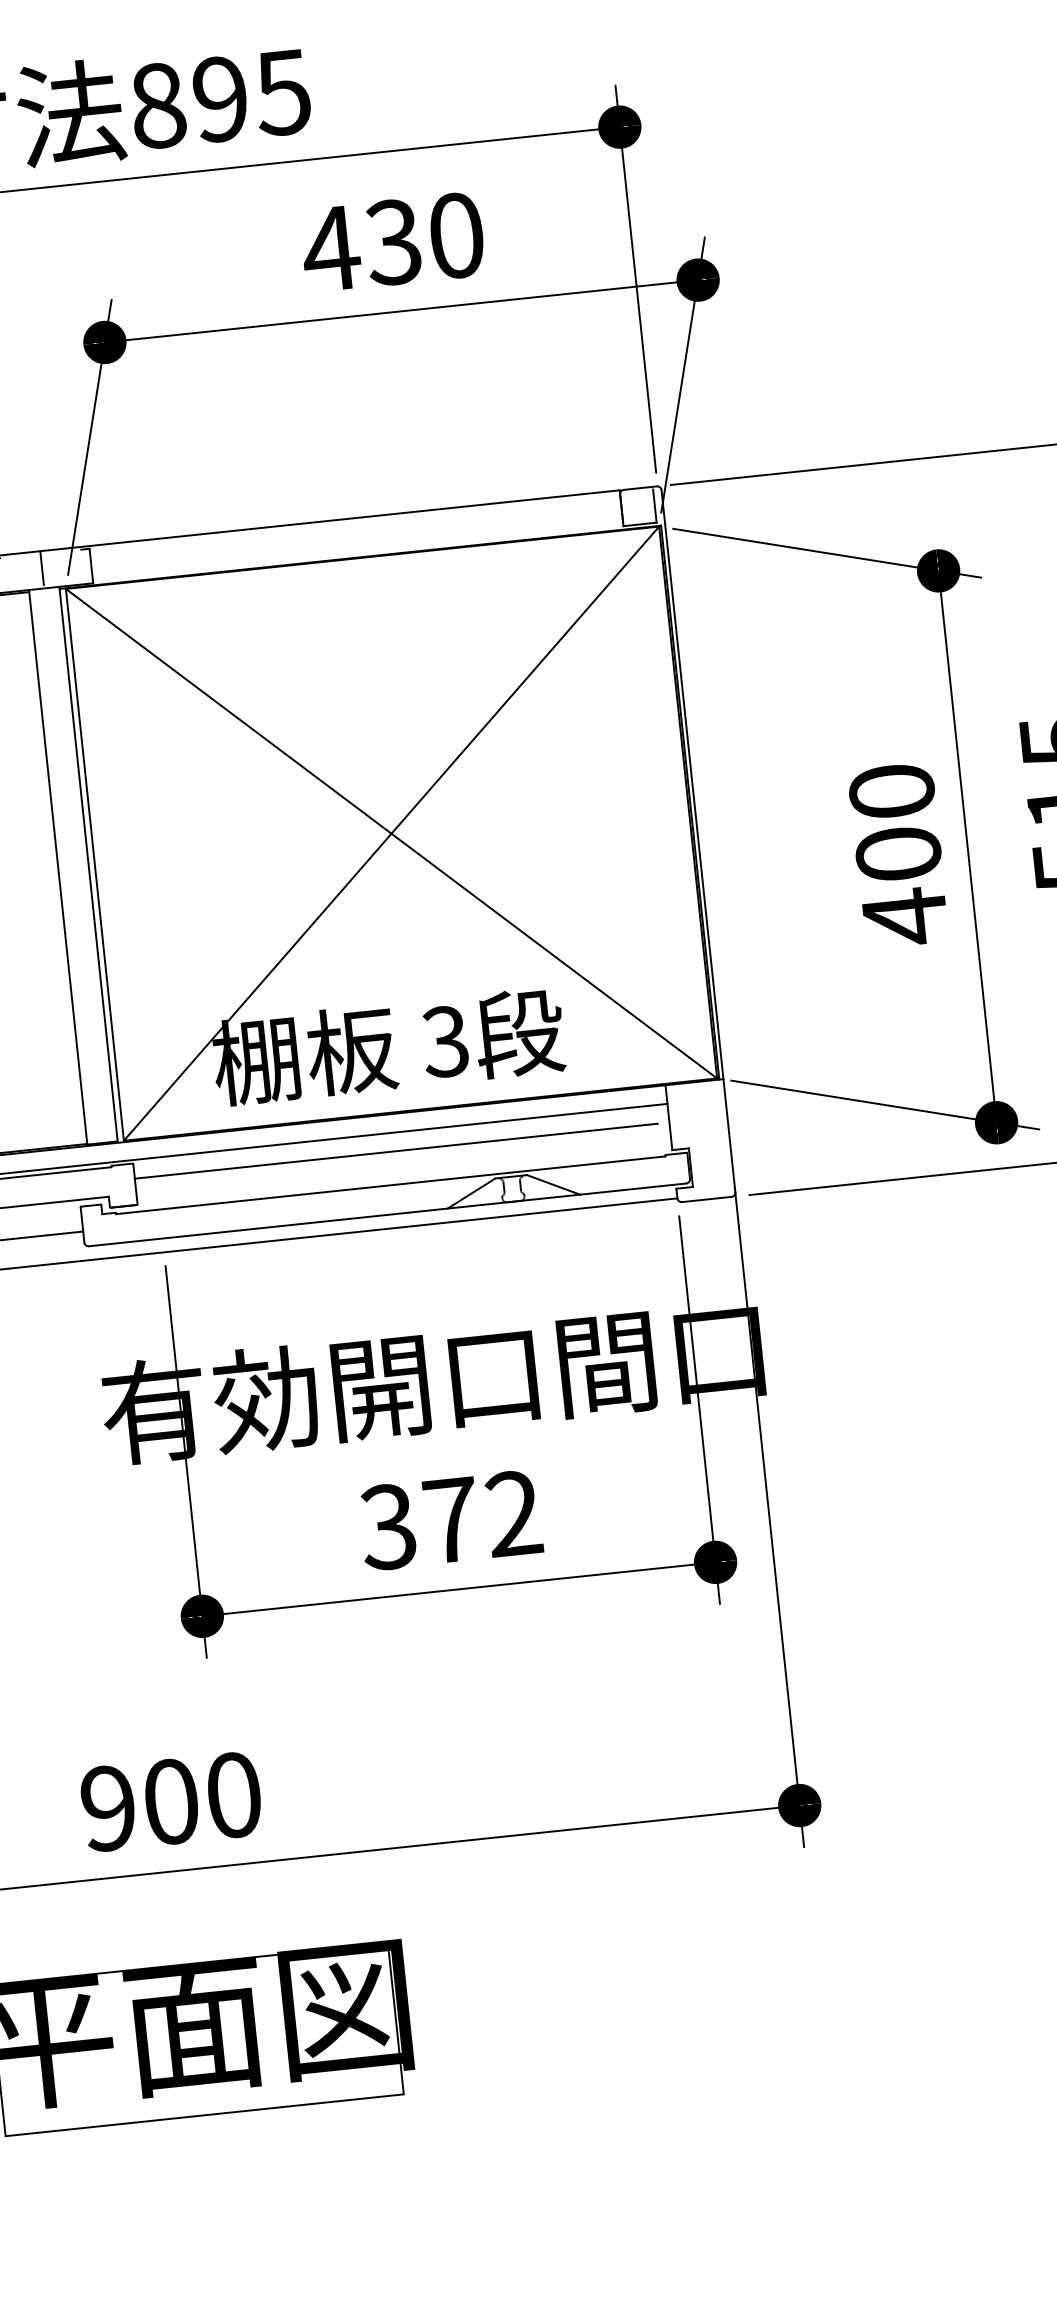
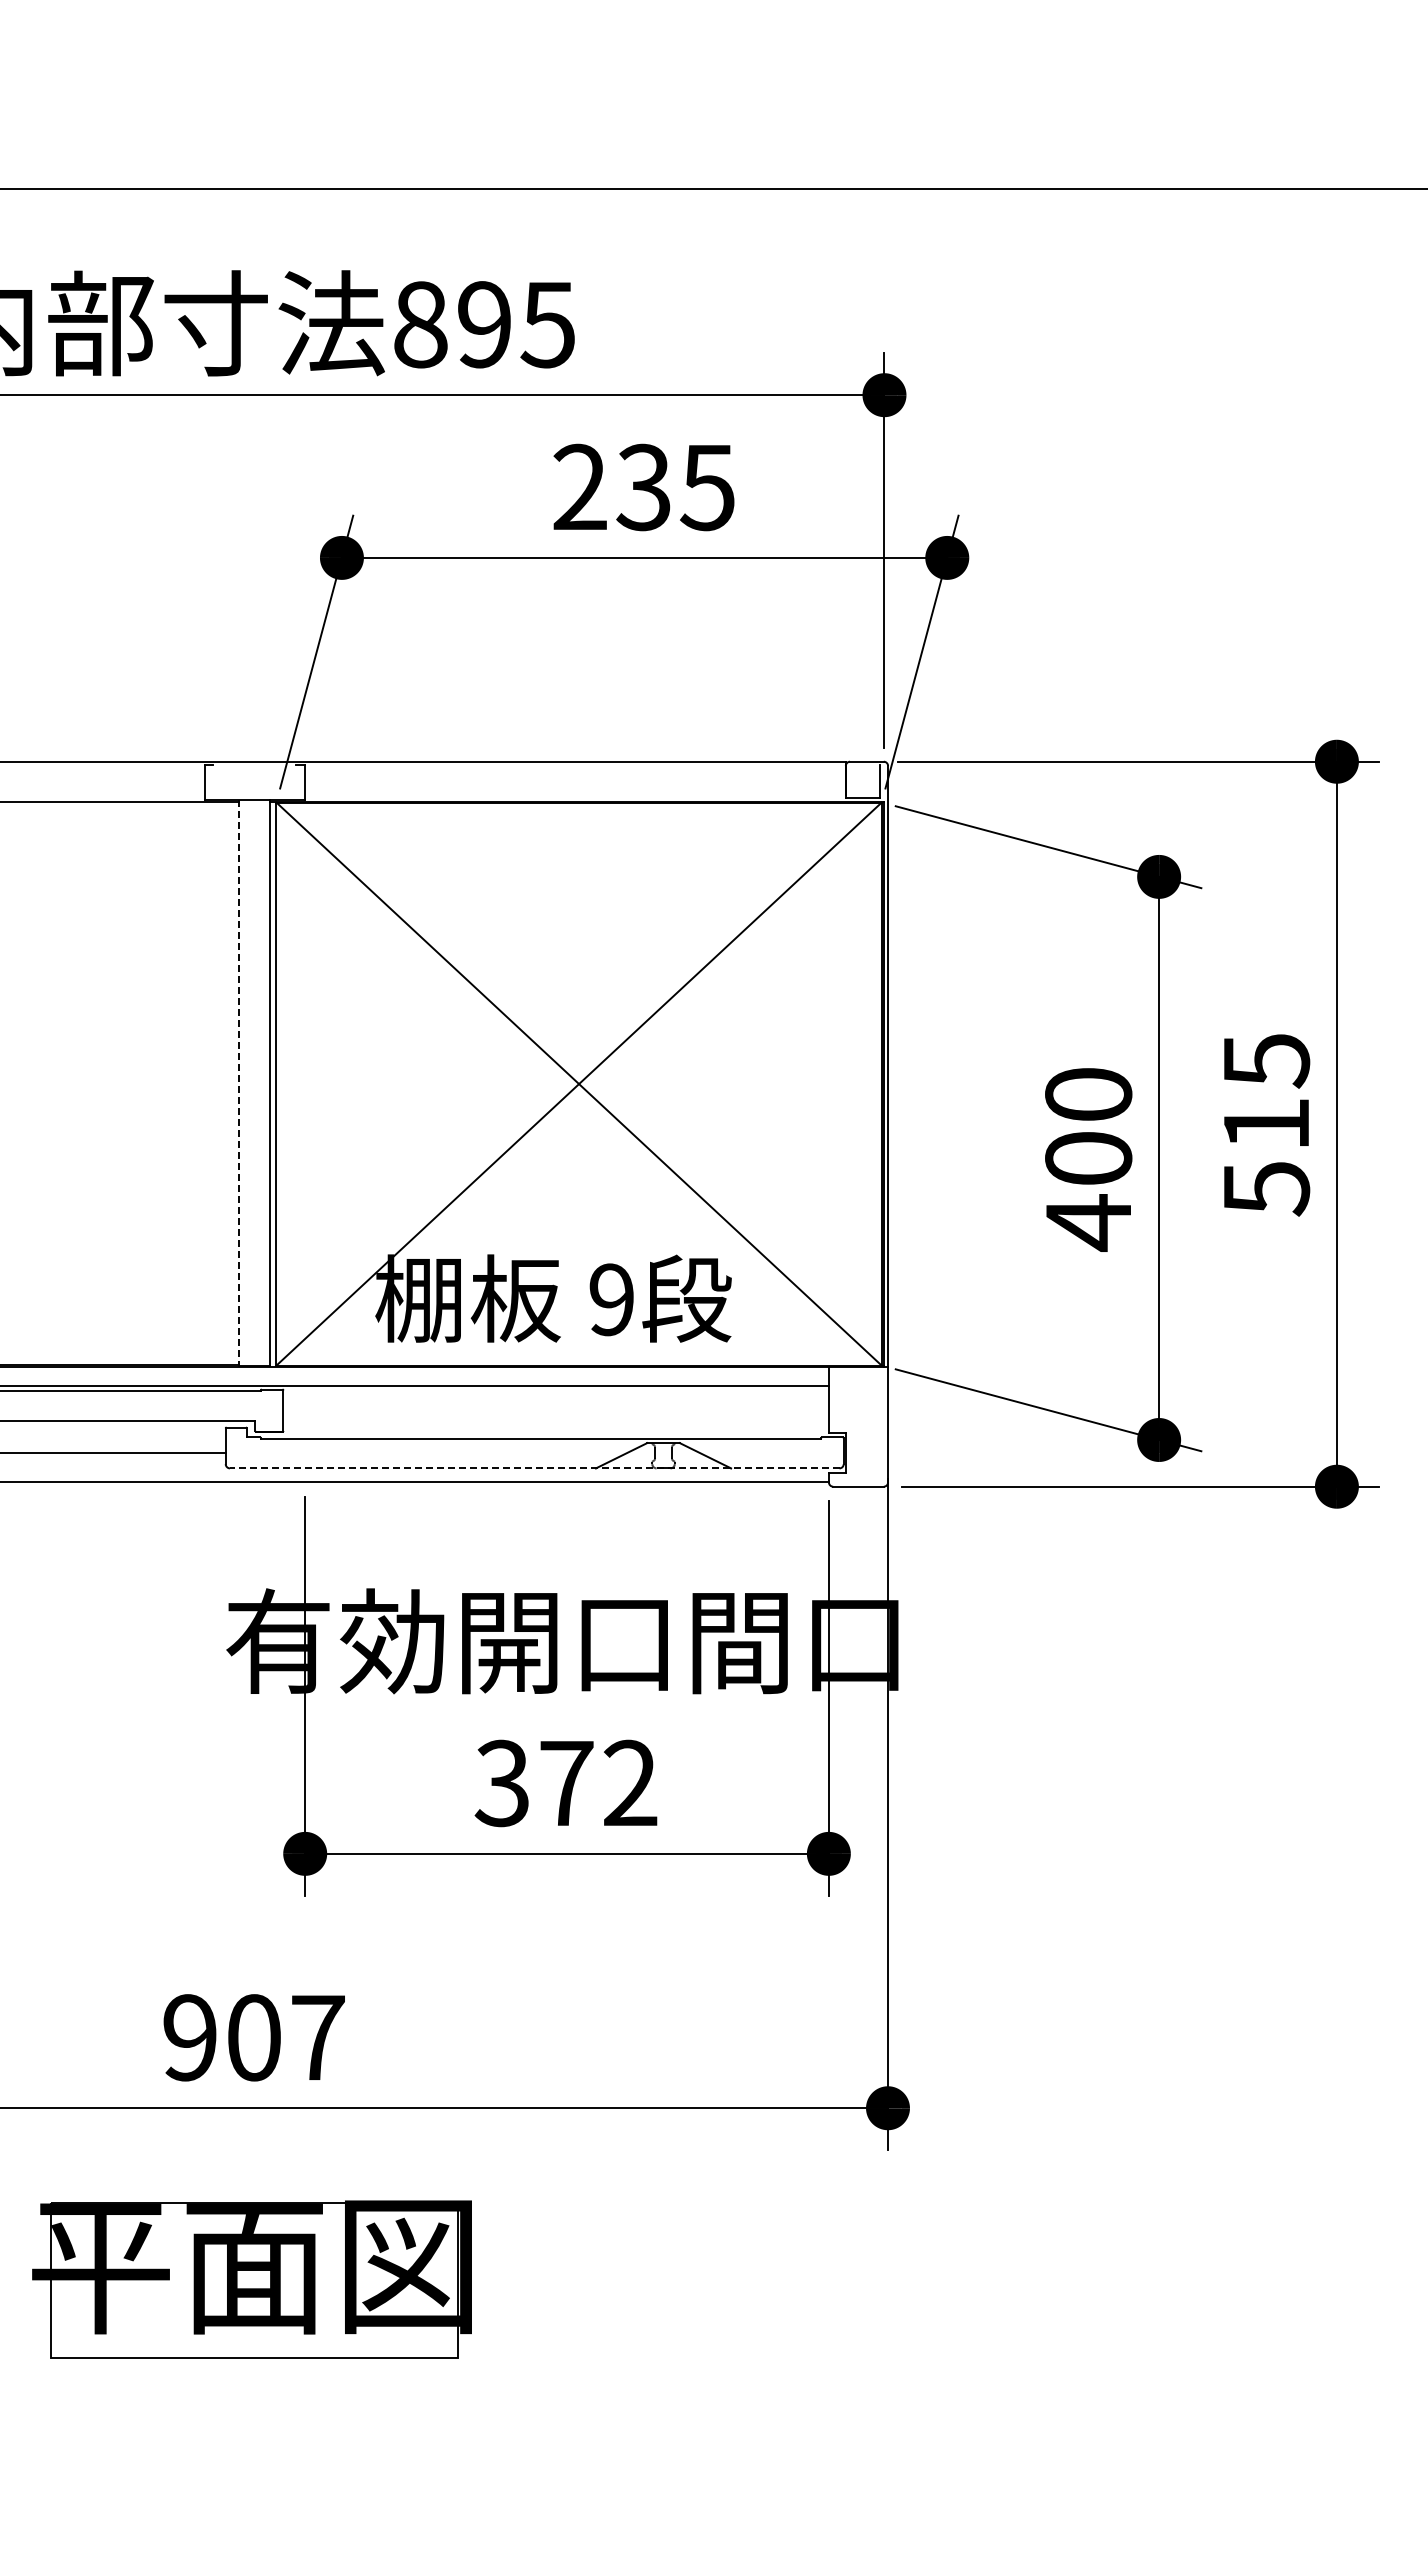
text: (392, 242) -> (642, 487), 430 -> 235
line: (41, 567) -> (254, 778), removed
line: (58, 867) -> (239, 1082), solid -> dashed
text: (444, 1041) -> (610, 1299), 3 -> 9
line: (395, 1151) -> (549, 1405), removed
line: (387, 1215) -> (534, 1468), solid -> dashed
text: (234, 1794) -> (318, 2037), 900 -> 907

